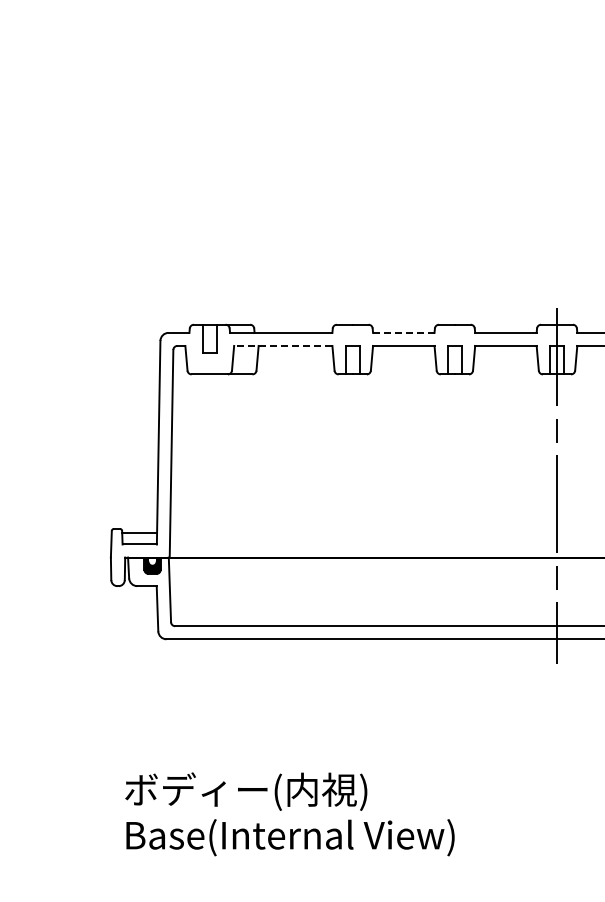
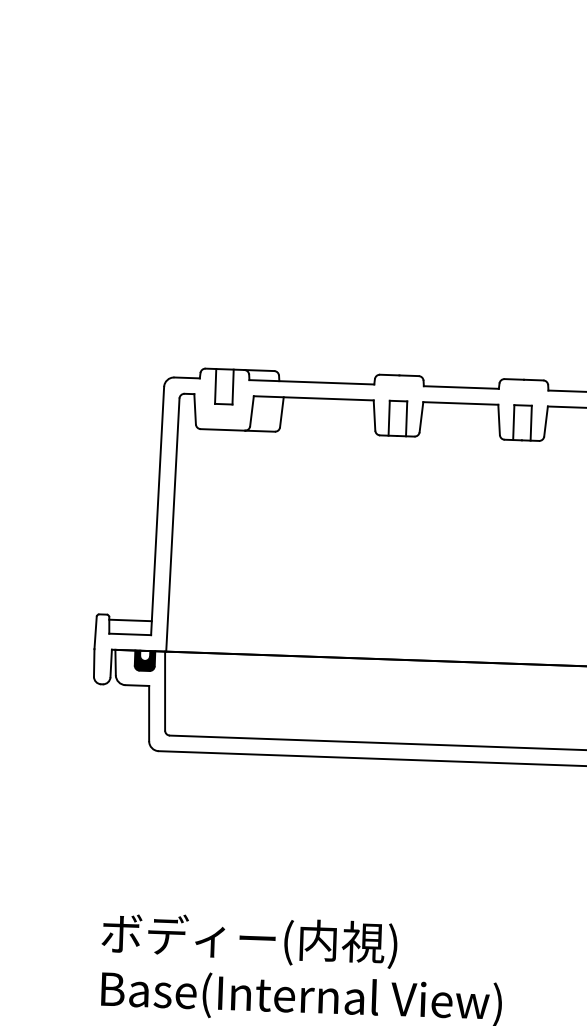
line: (403, 332) -> (461, 387), dashed -> solid
line: (282, 345) -> (312, 397), dashed -> solid

